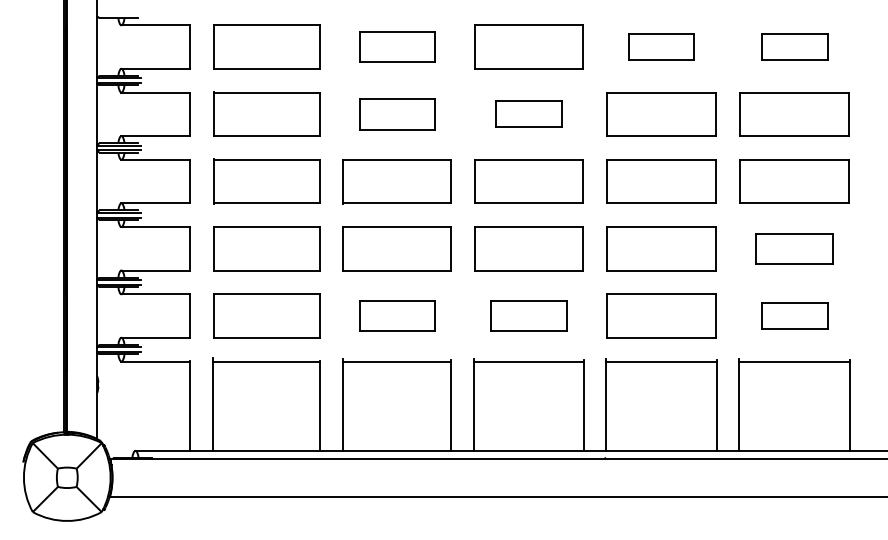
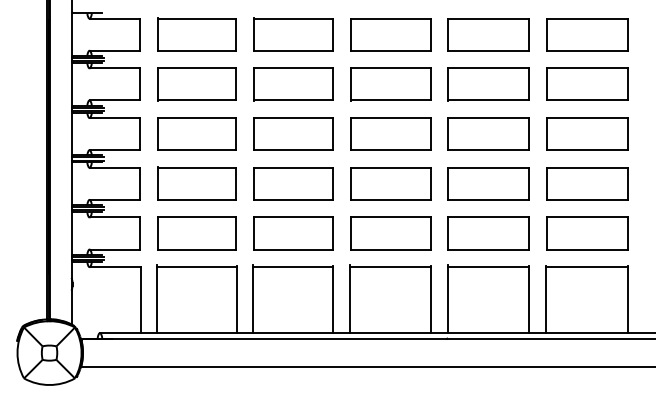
part: (397, 46) -> (293, 34), size x1.43
part: (661, 46) -> (488, 34), size x1.67
part: (795, 46) -> (587, 34), size x1.67
part: (397, 114) -> (293, 84), size x1.43
part: (528, 114) -> (390, 84), size x1.67
part: (795, 248) -> (587, 183), size x1.43
part: (397, 315) -> (293, 233), size x1.43
part: (528, 315) -> (390, 233), size x1.43
part: (795, 315) -> (587, 233), size x1.67

